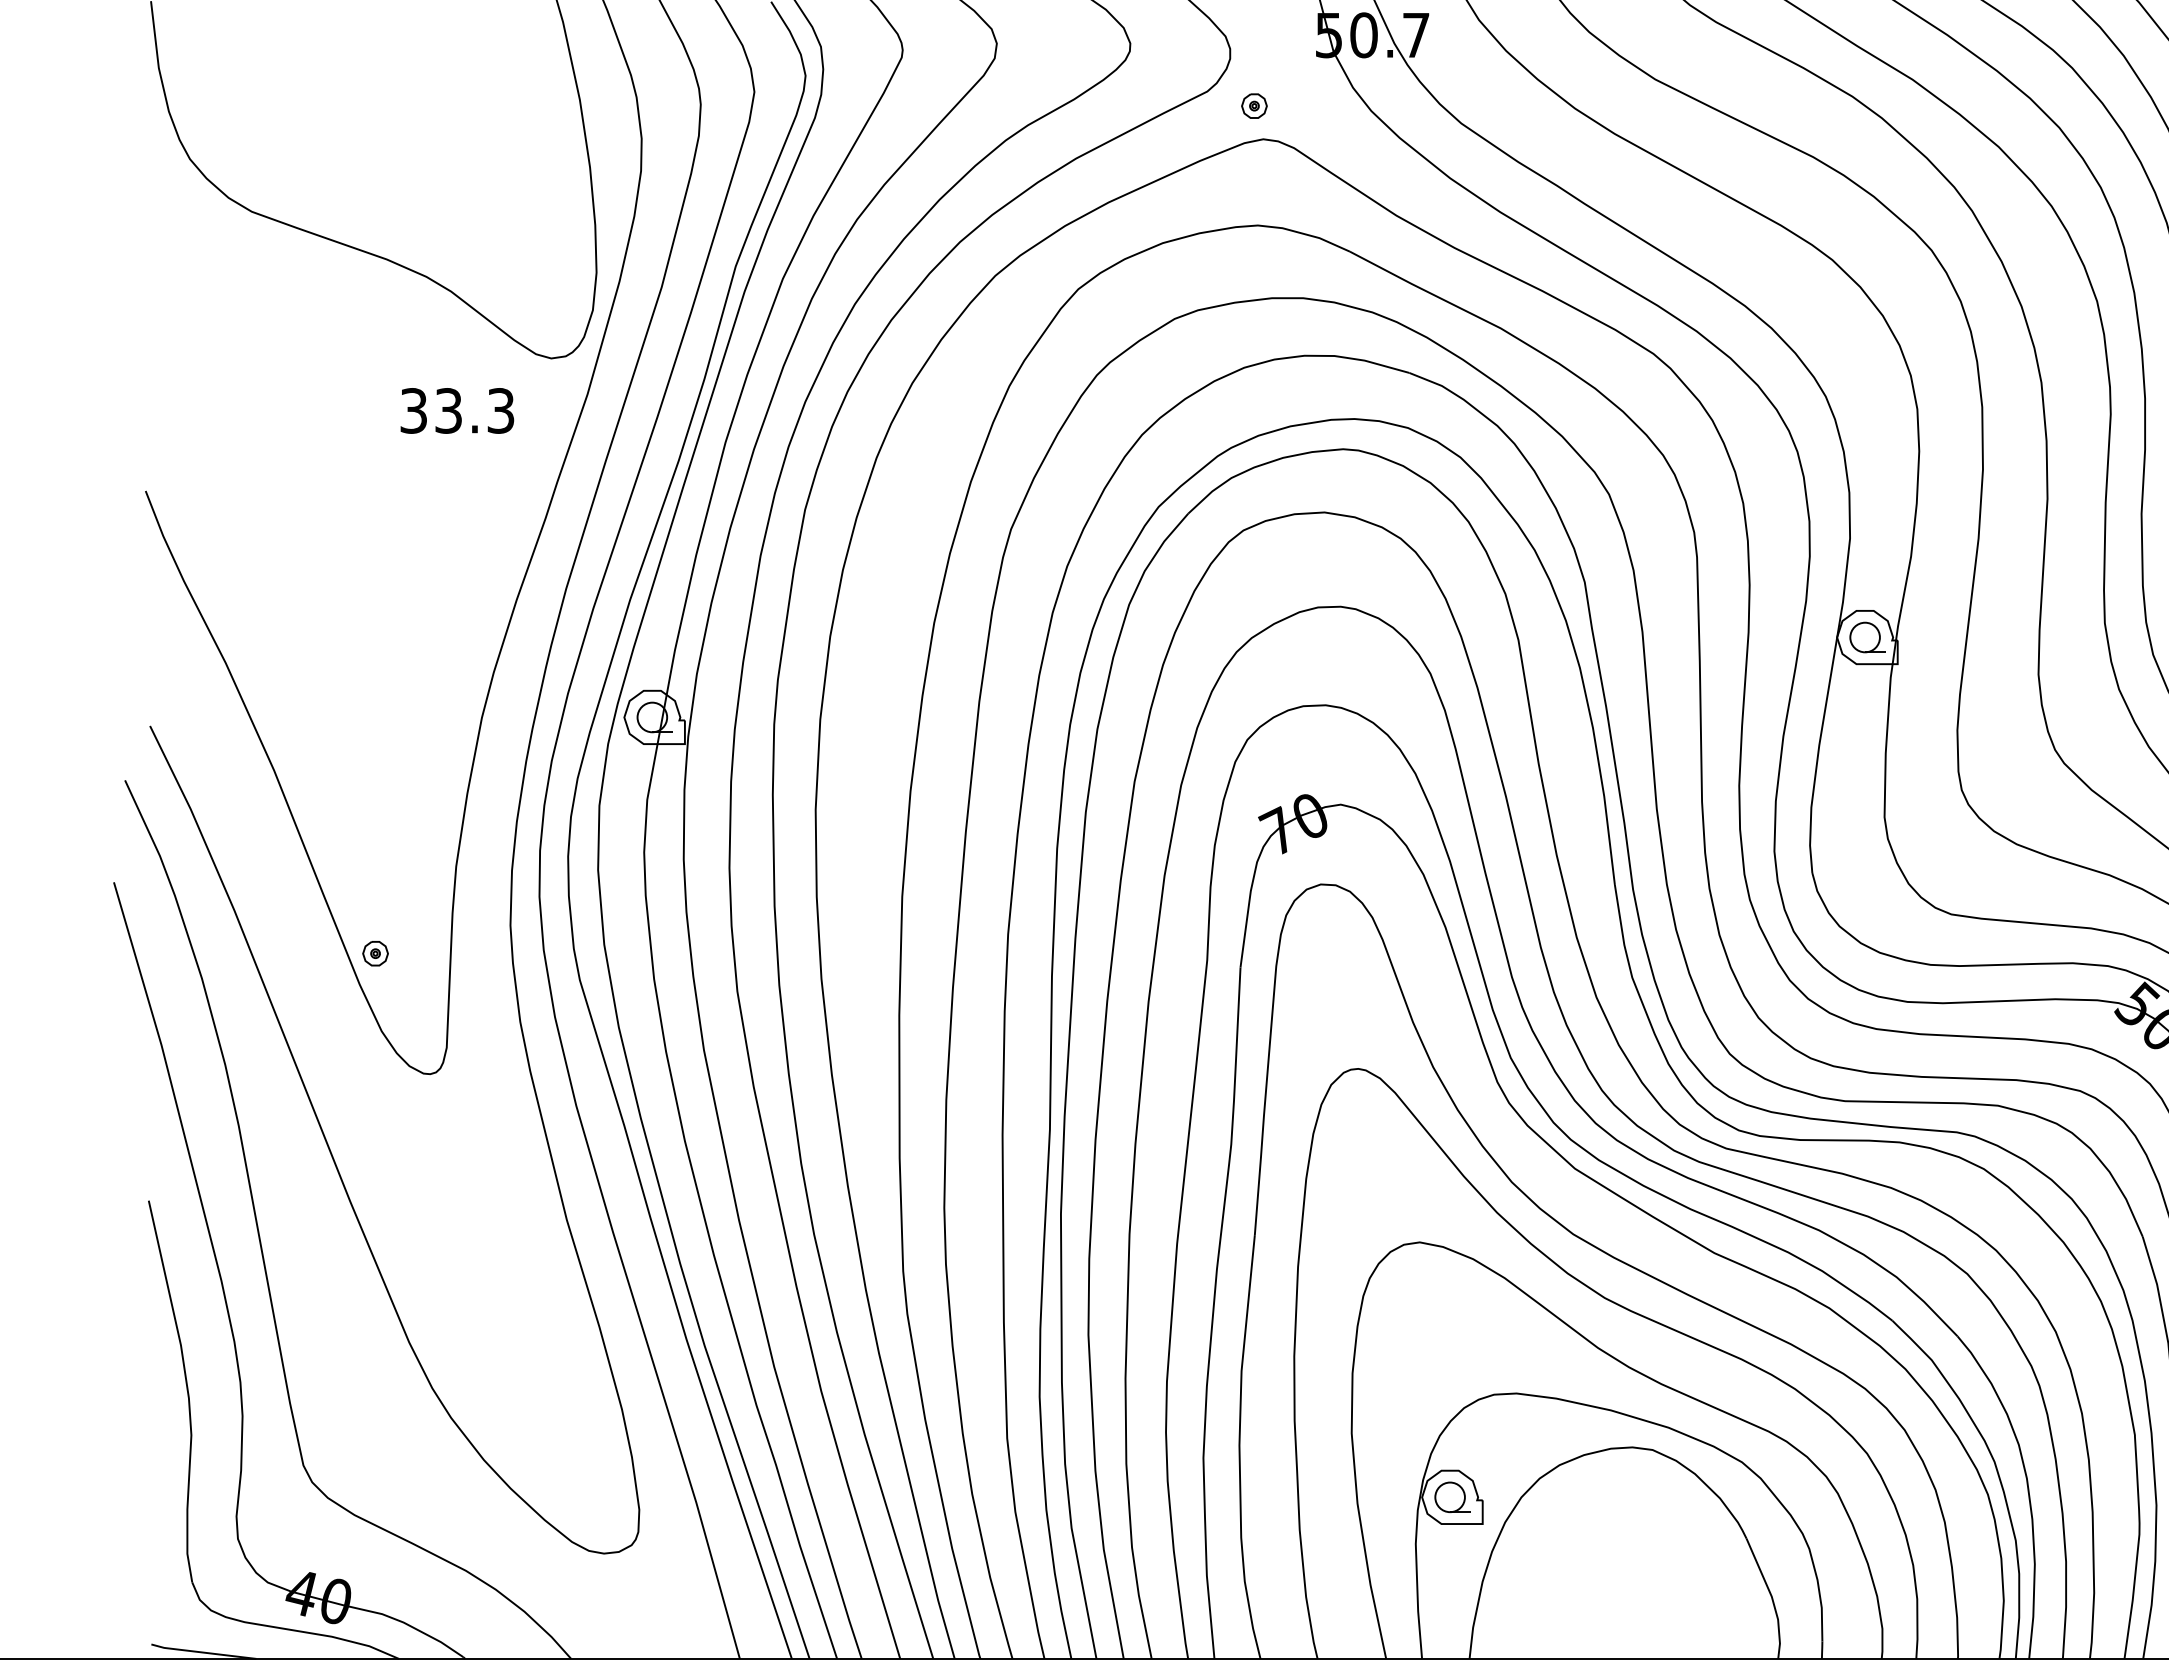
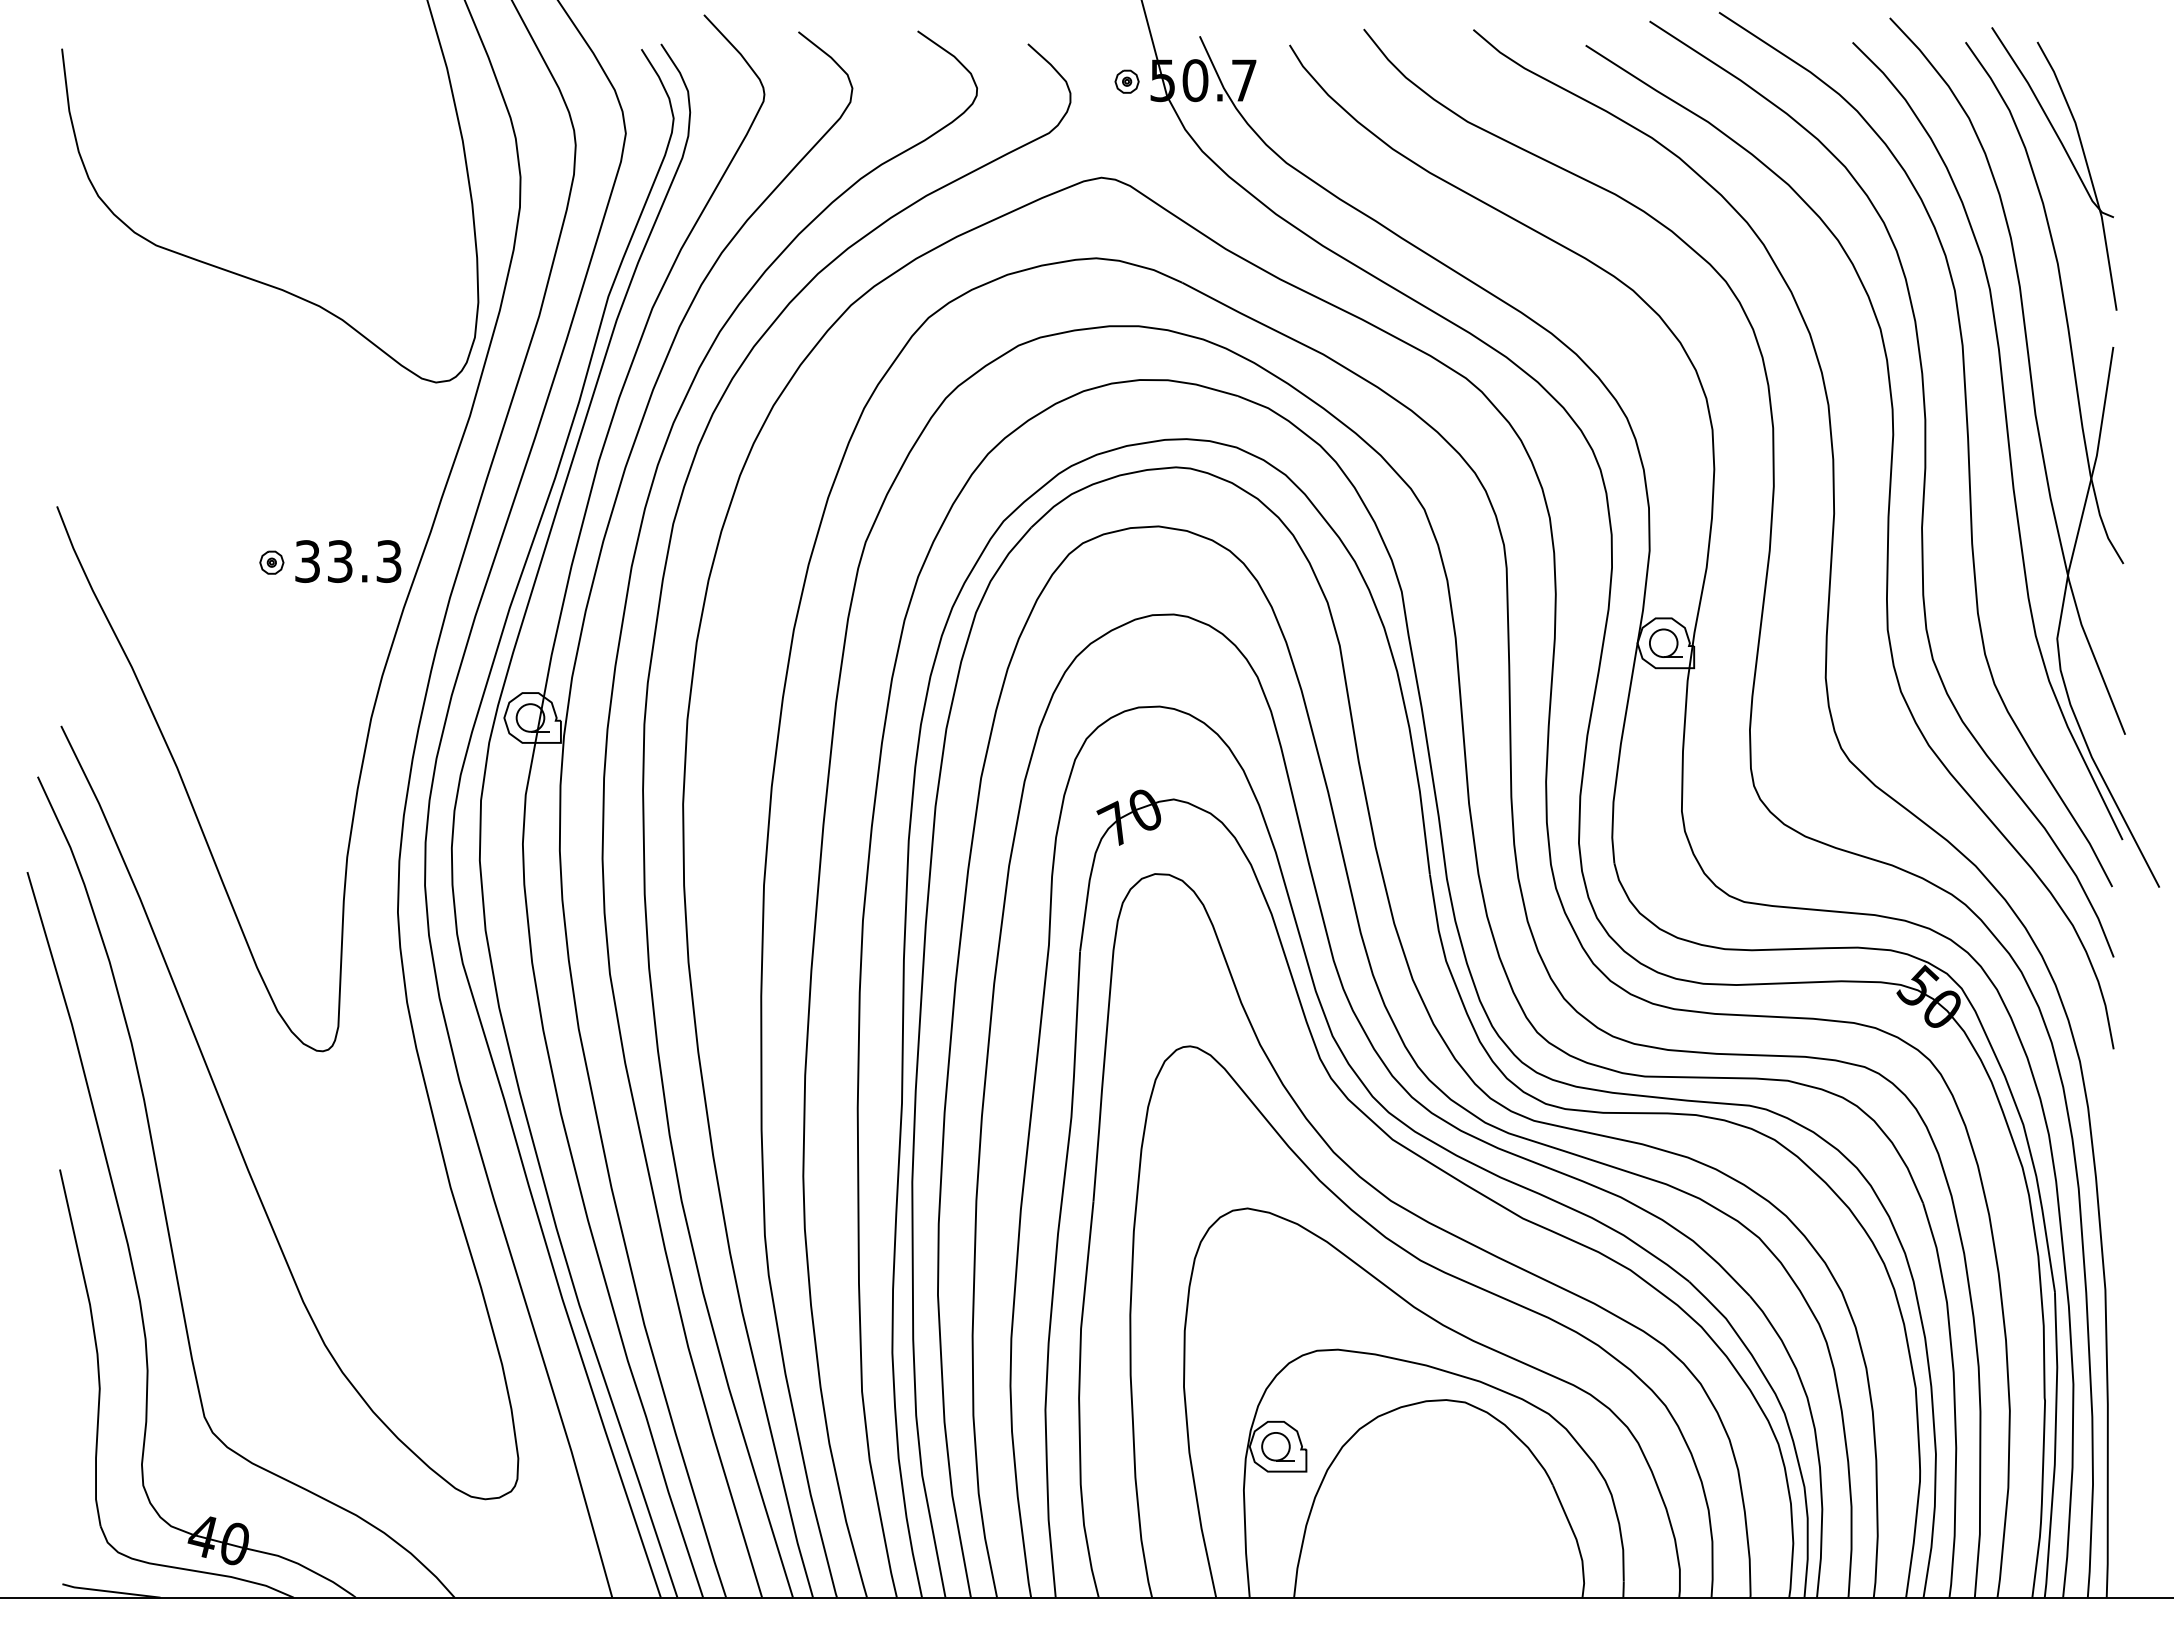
part: (1253, 105) -> (1126, 81), moved
text: (457, 410) -> (348, 561), moved
part: (375, 953) -> (271, 562), moved

